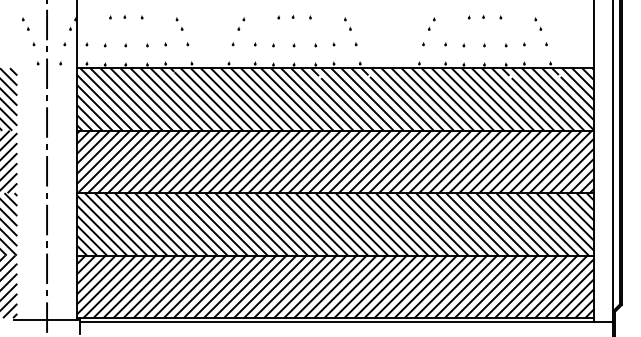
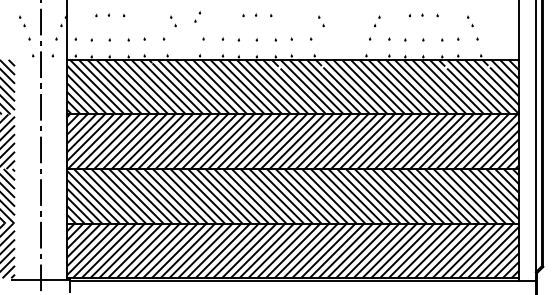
part: (179, 23) -> (173, 20), moved
part: (241, 23) -> (197, 16), moved
part: (347, 23) -> (321, 20), moved

